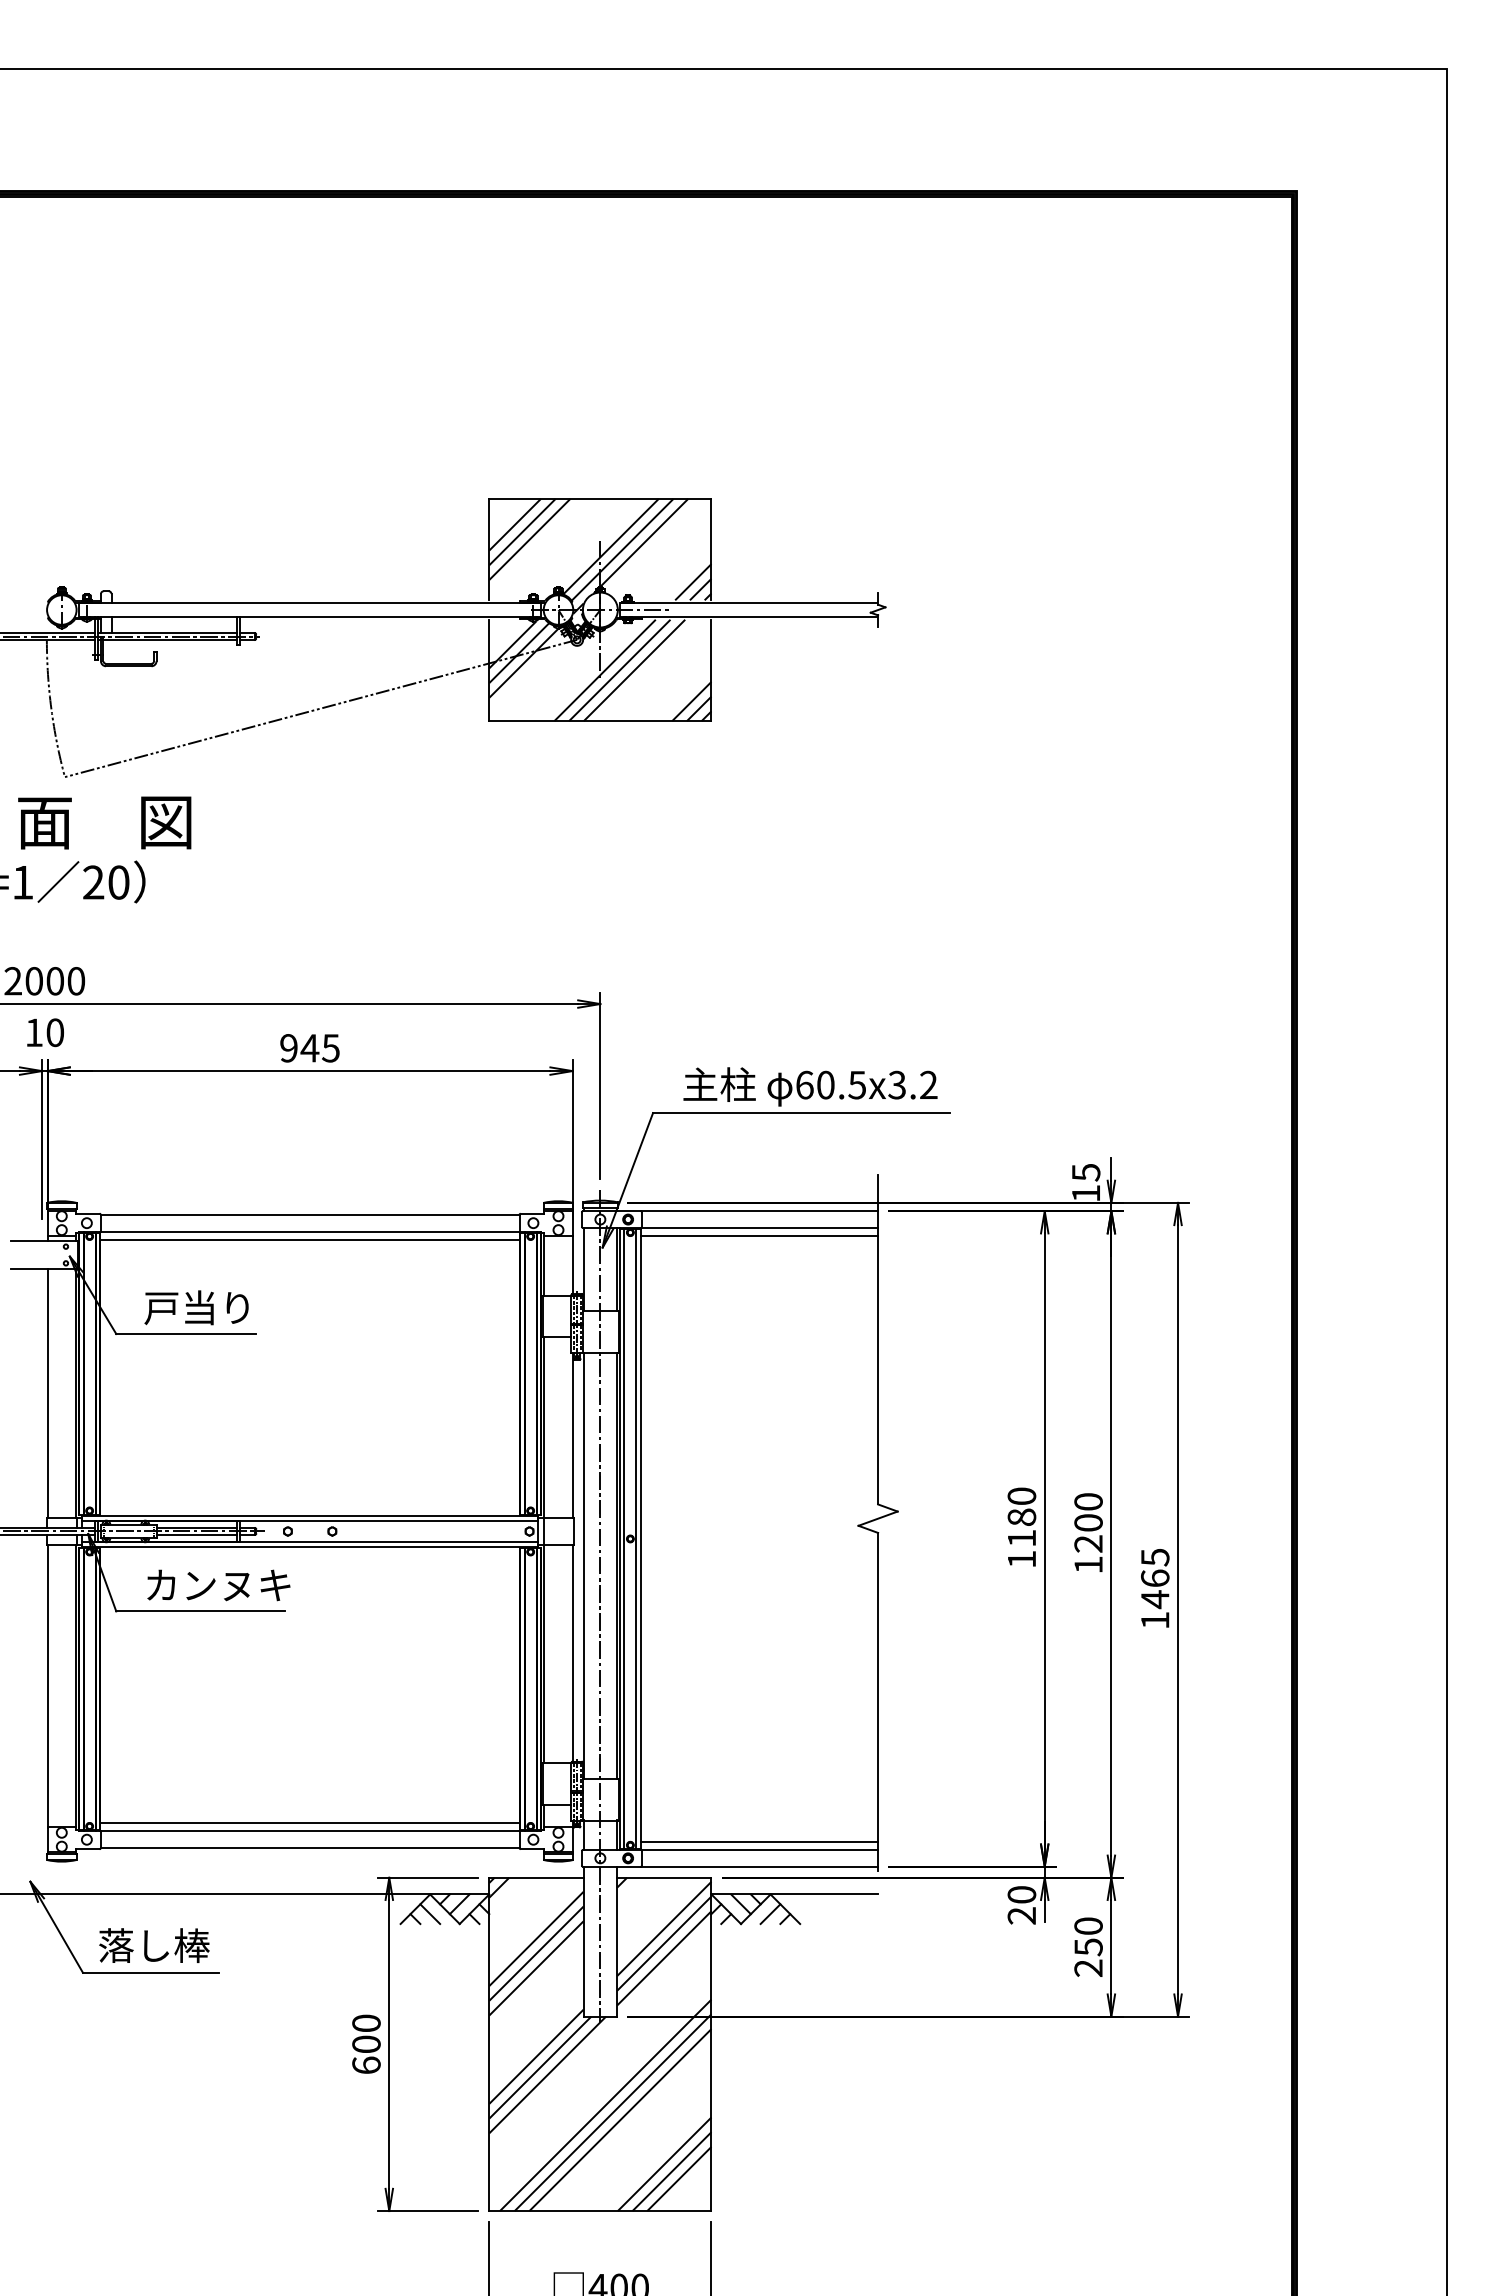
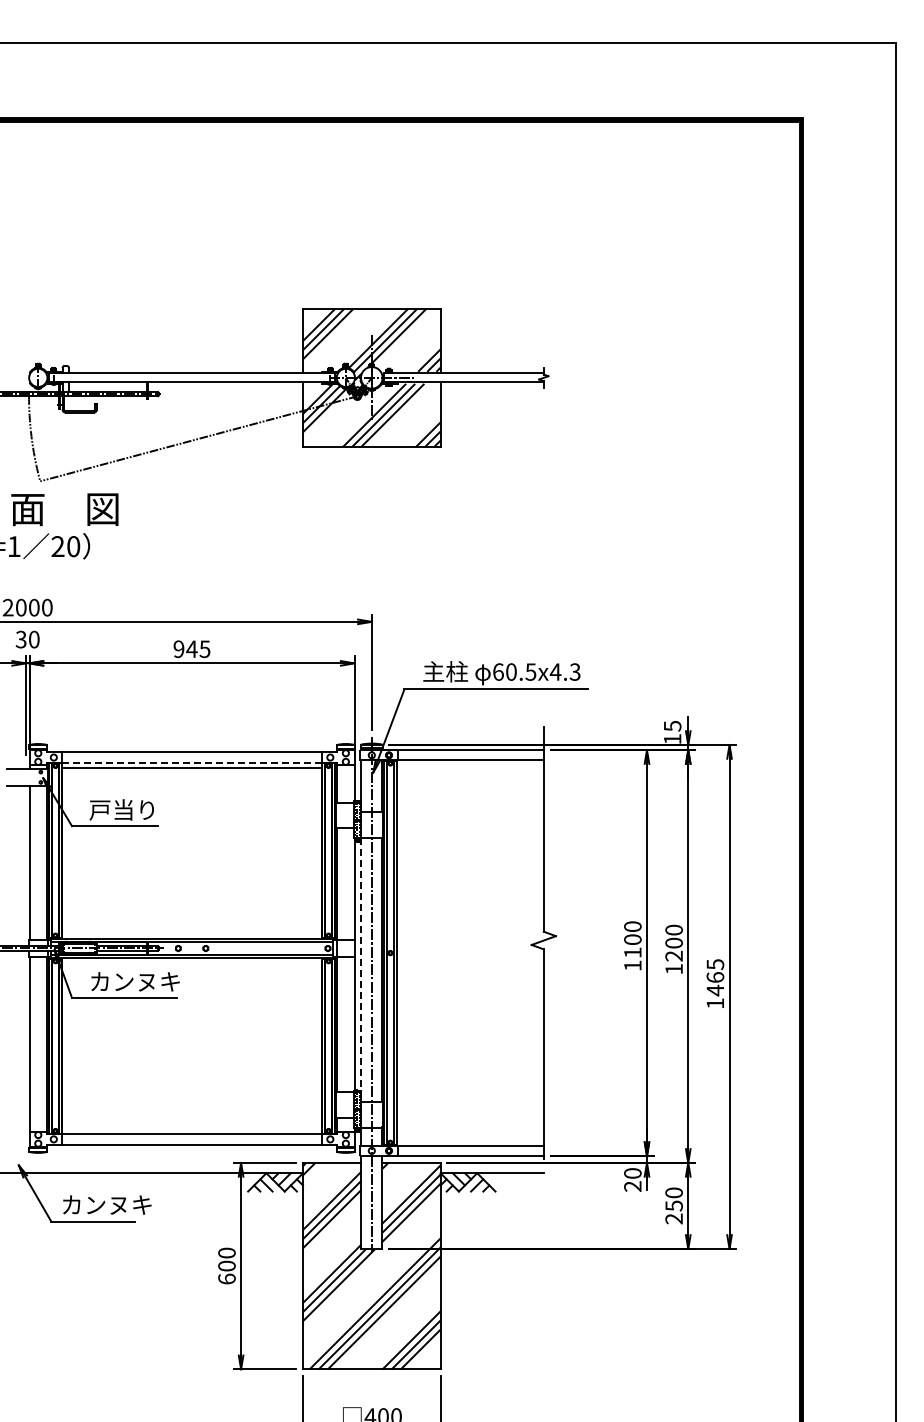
text: (33, 1032) -> (20, 639), 10 -> 30
text: (911, 1084) -> (564, 671), 60.5x3.2 -> 60.5x4.3
line: (310, 1231) -> (192, 762), solid -> dashed
line: (758, 1236) -> (469, 765), removed
text: (1021, 1516) -> (632, 939), 1180 -> 1100
line: (583, 1565) -> (361, 969), solid -> dashed
line: (310, 1823) -> (192, 1129), removed
line: (758, 1841) -> (469, 1140), removed
text: (171, 1944) -> (106, 1204), 落し棒 -> カンヌキ

